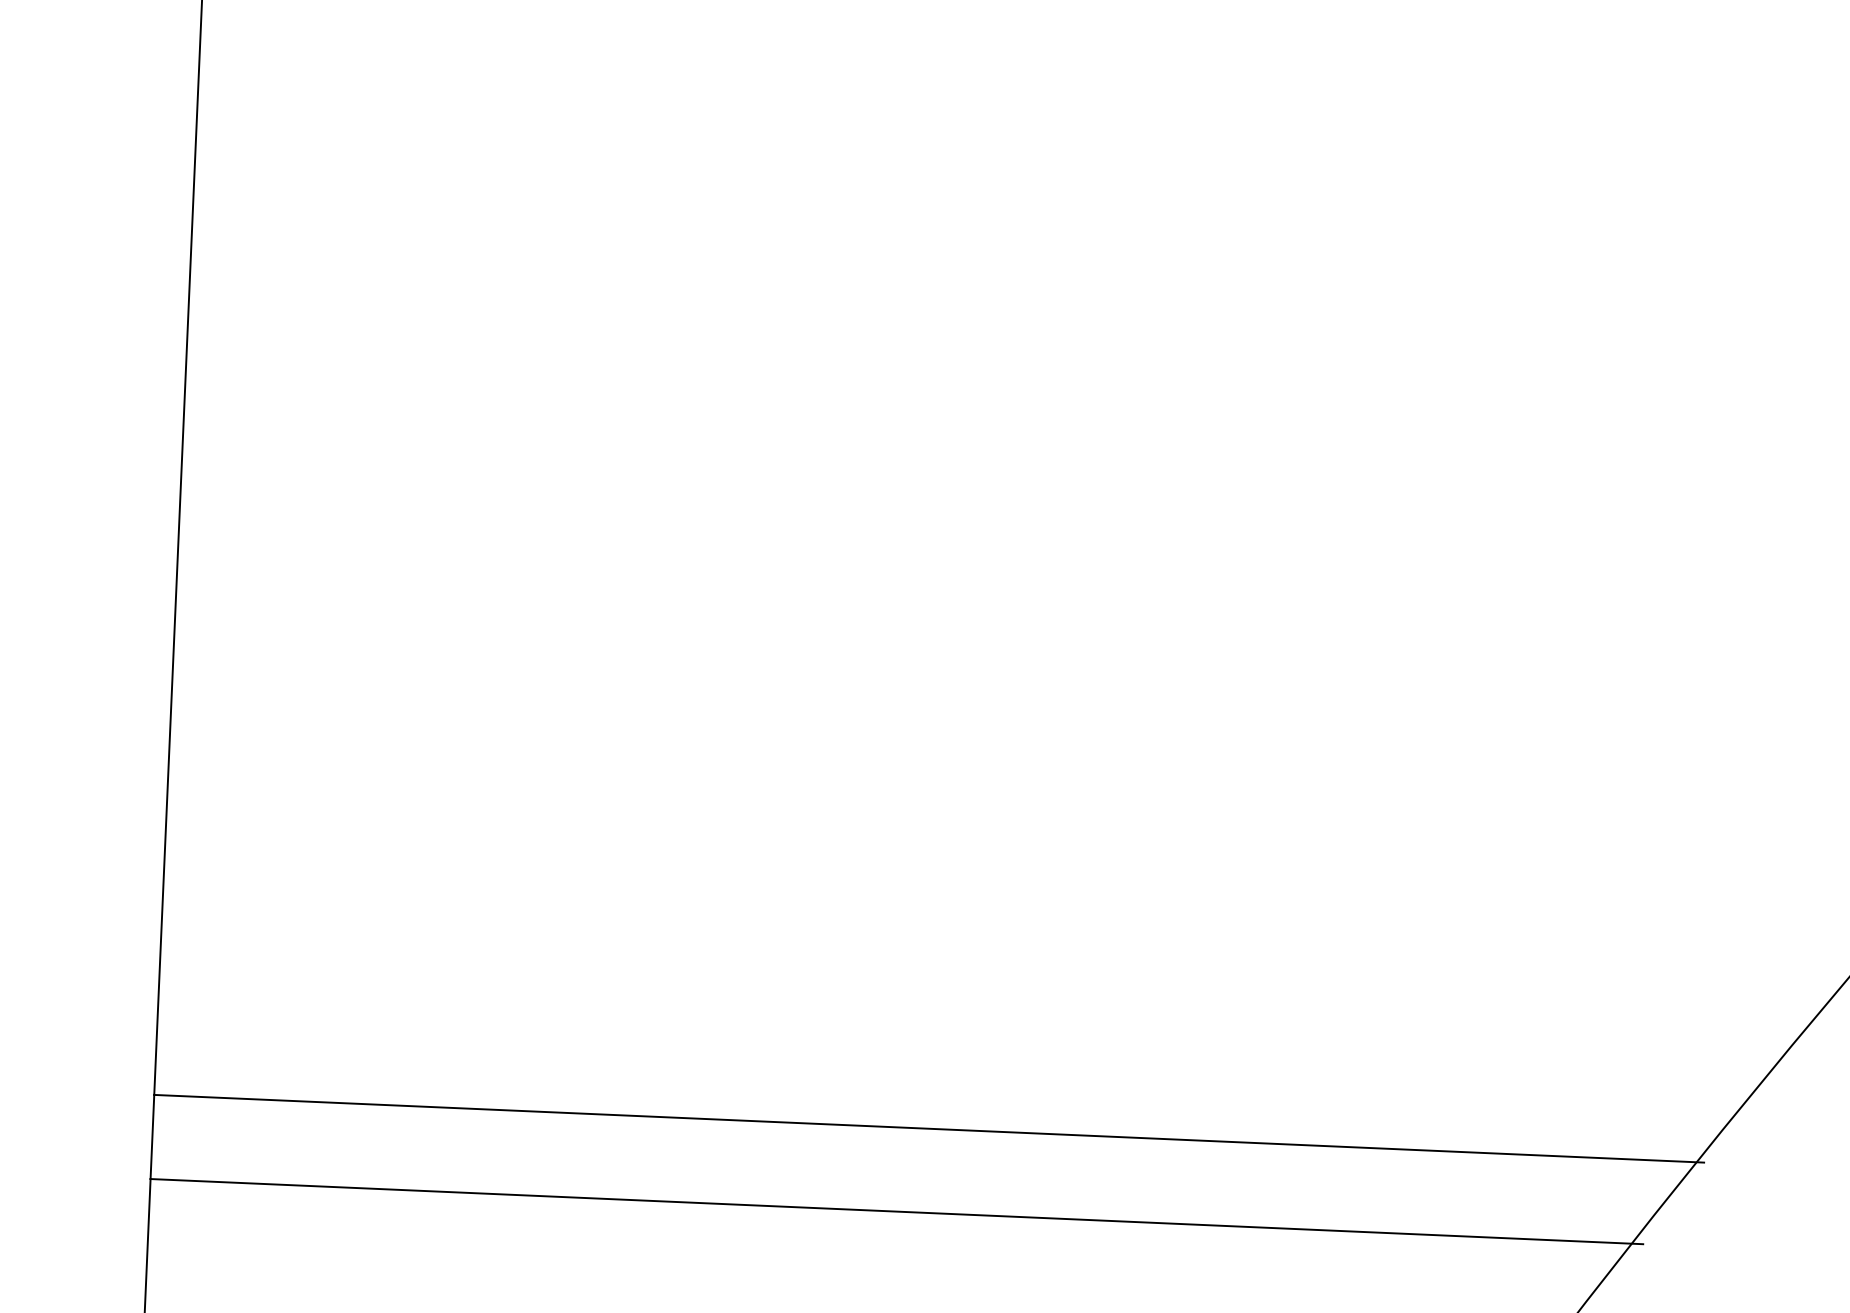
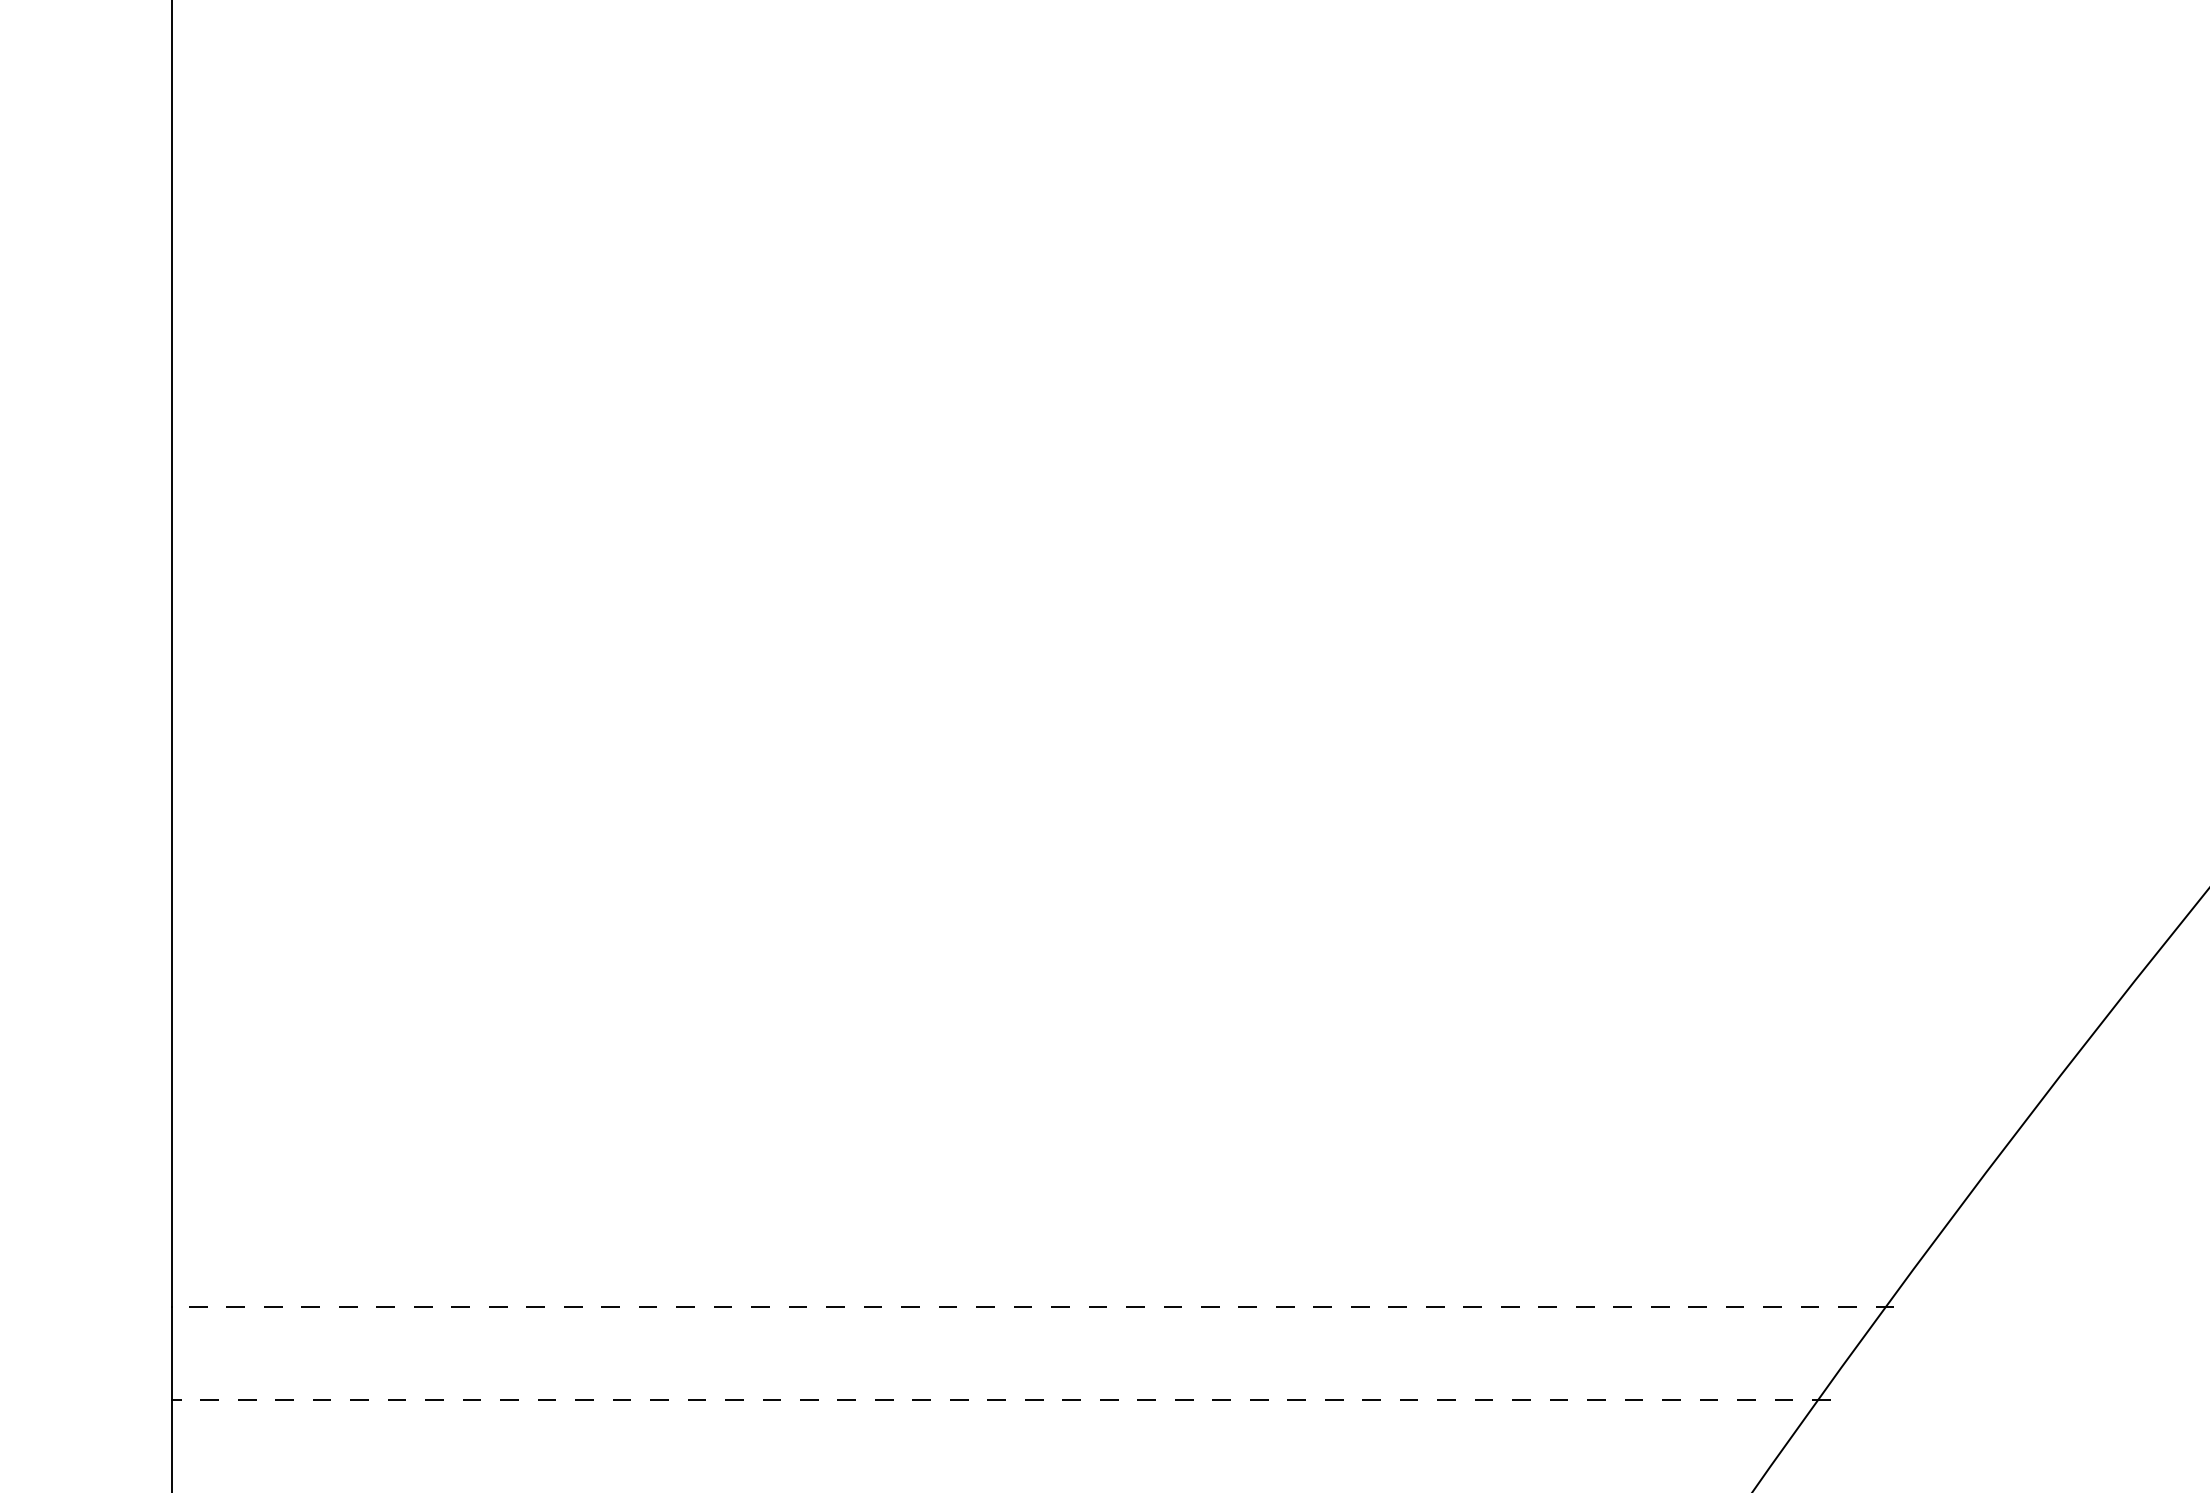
line: (928, 1128) -> (1032, 1306), solid -> dashed
line: (897, 1212) -> (1001, 1400), solid -> dashed

